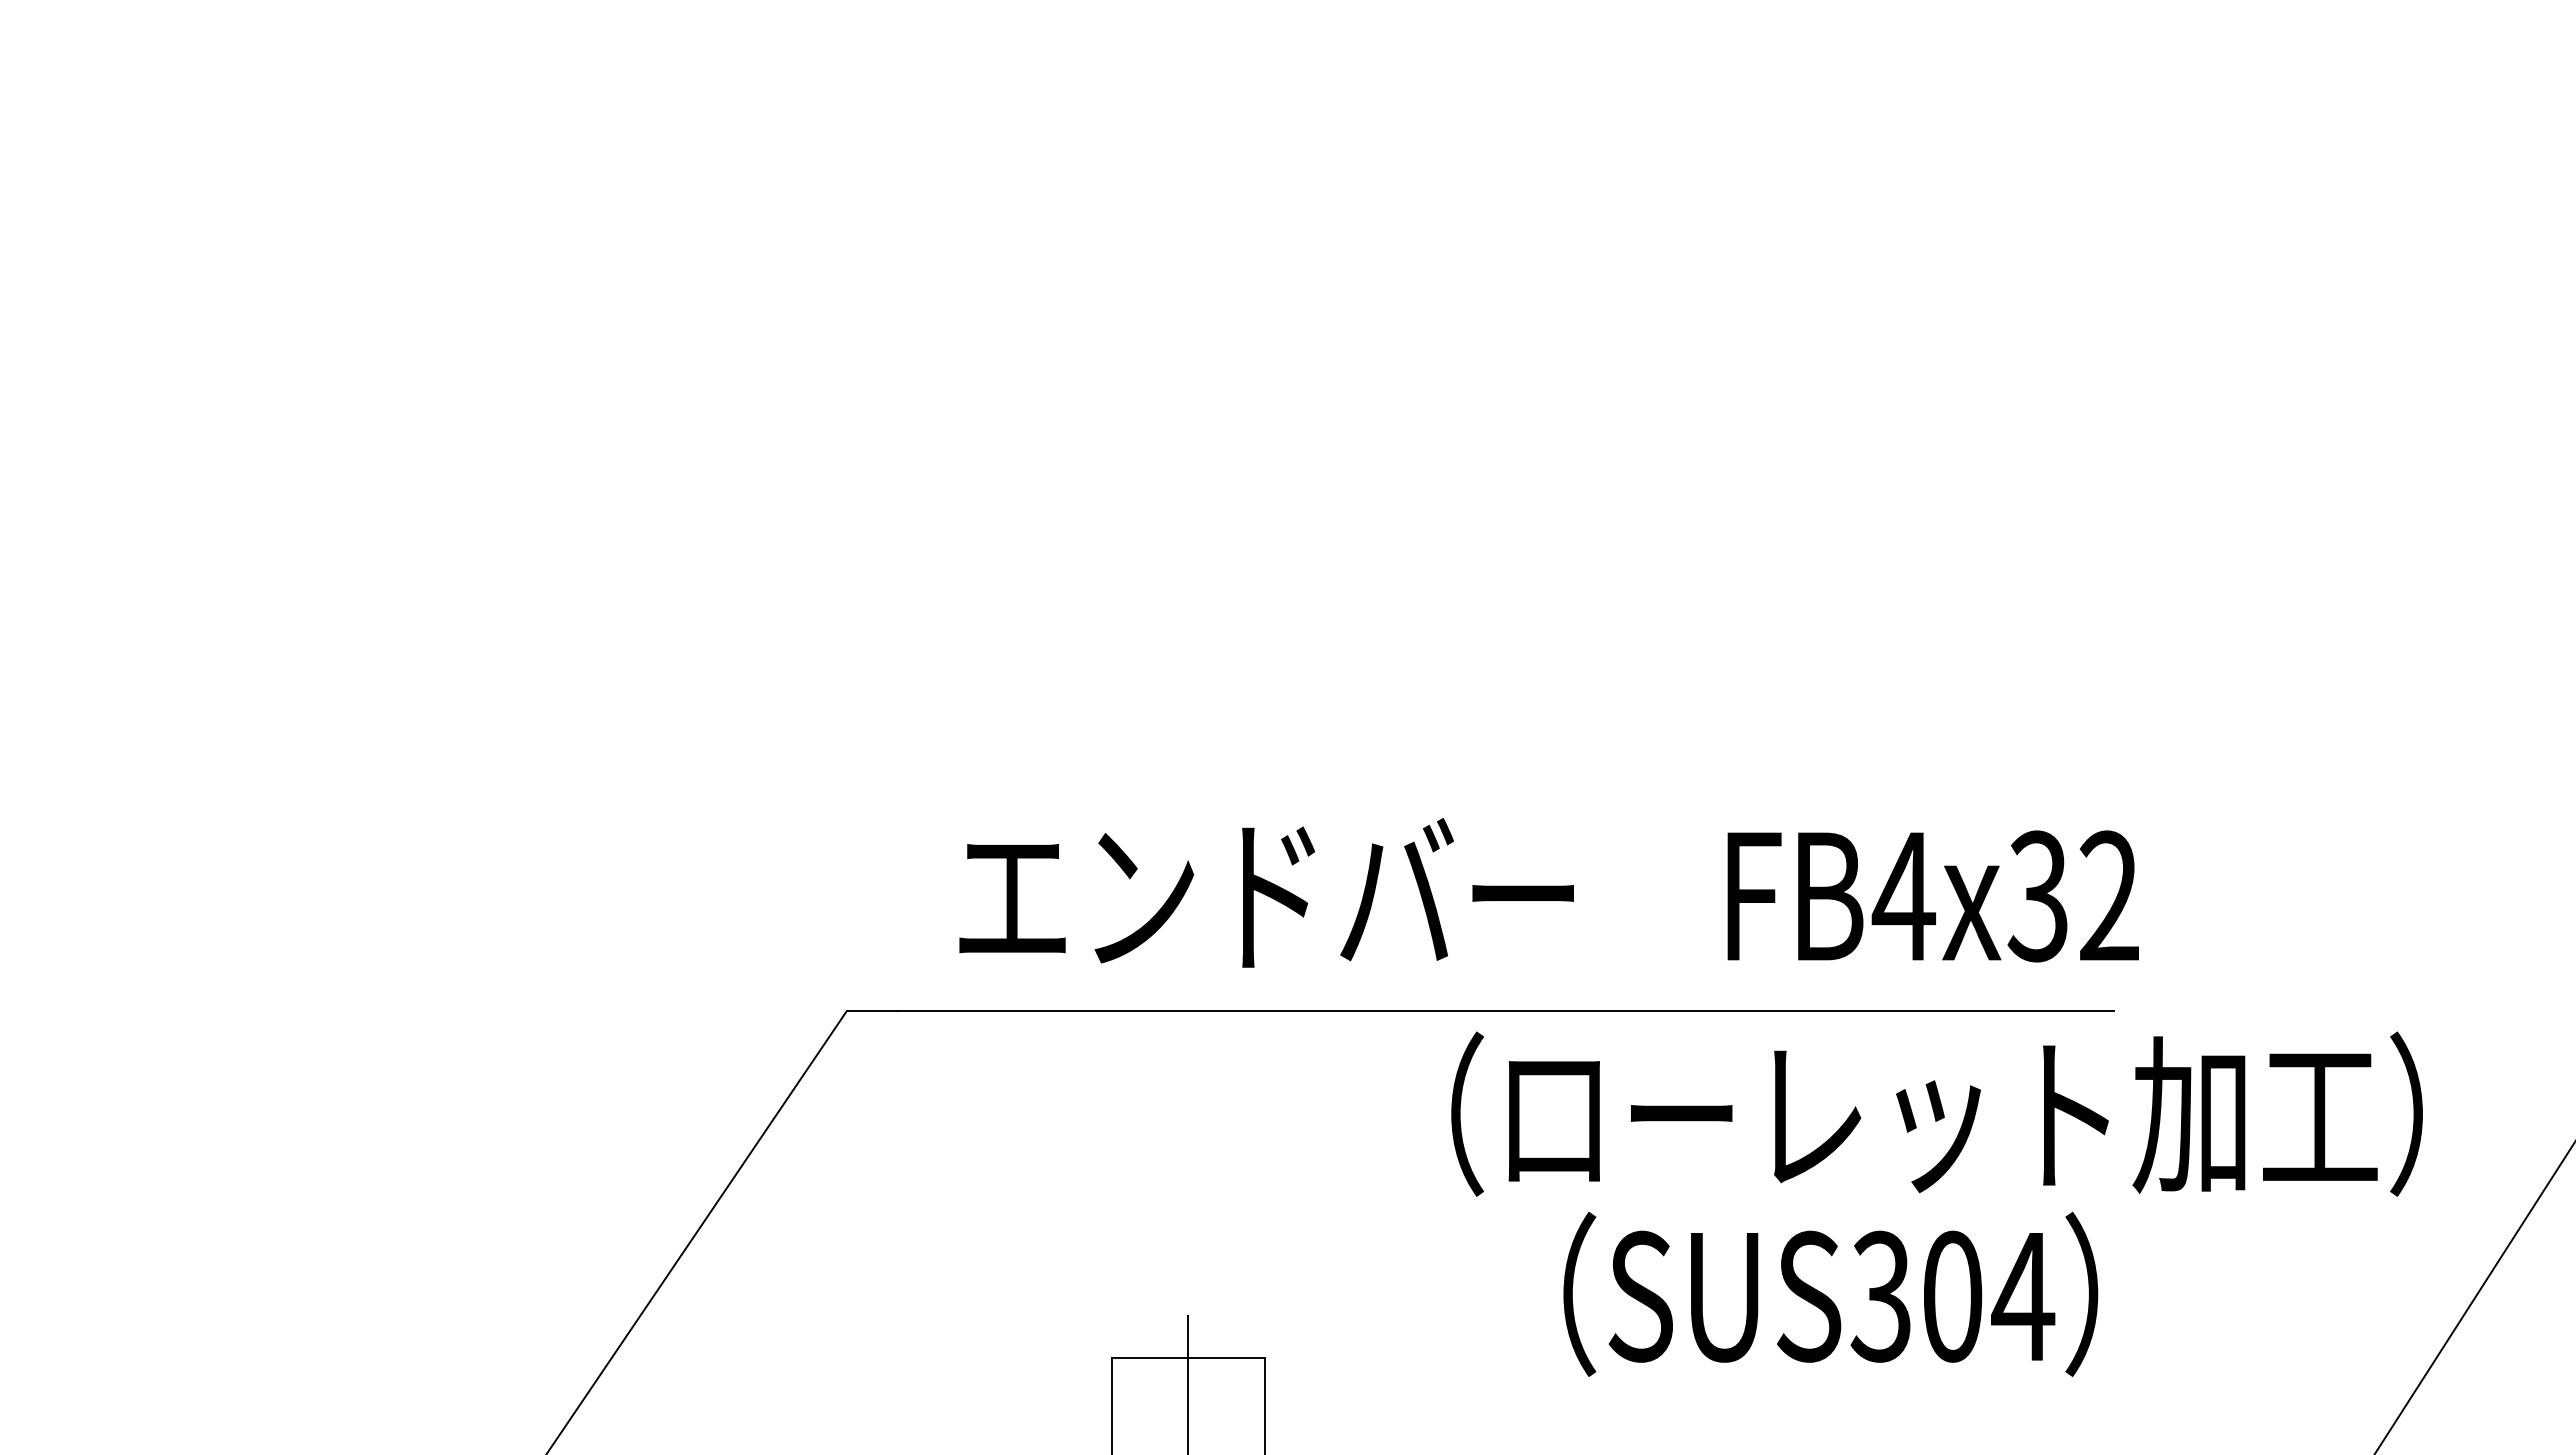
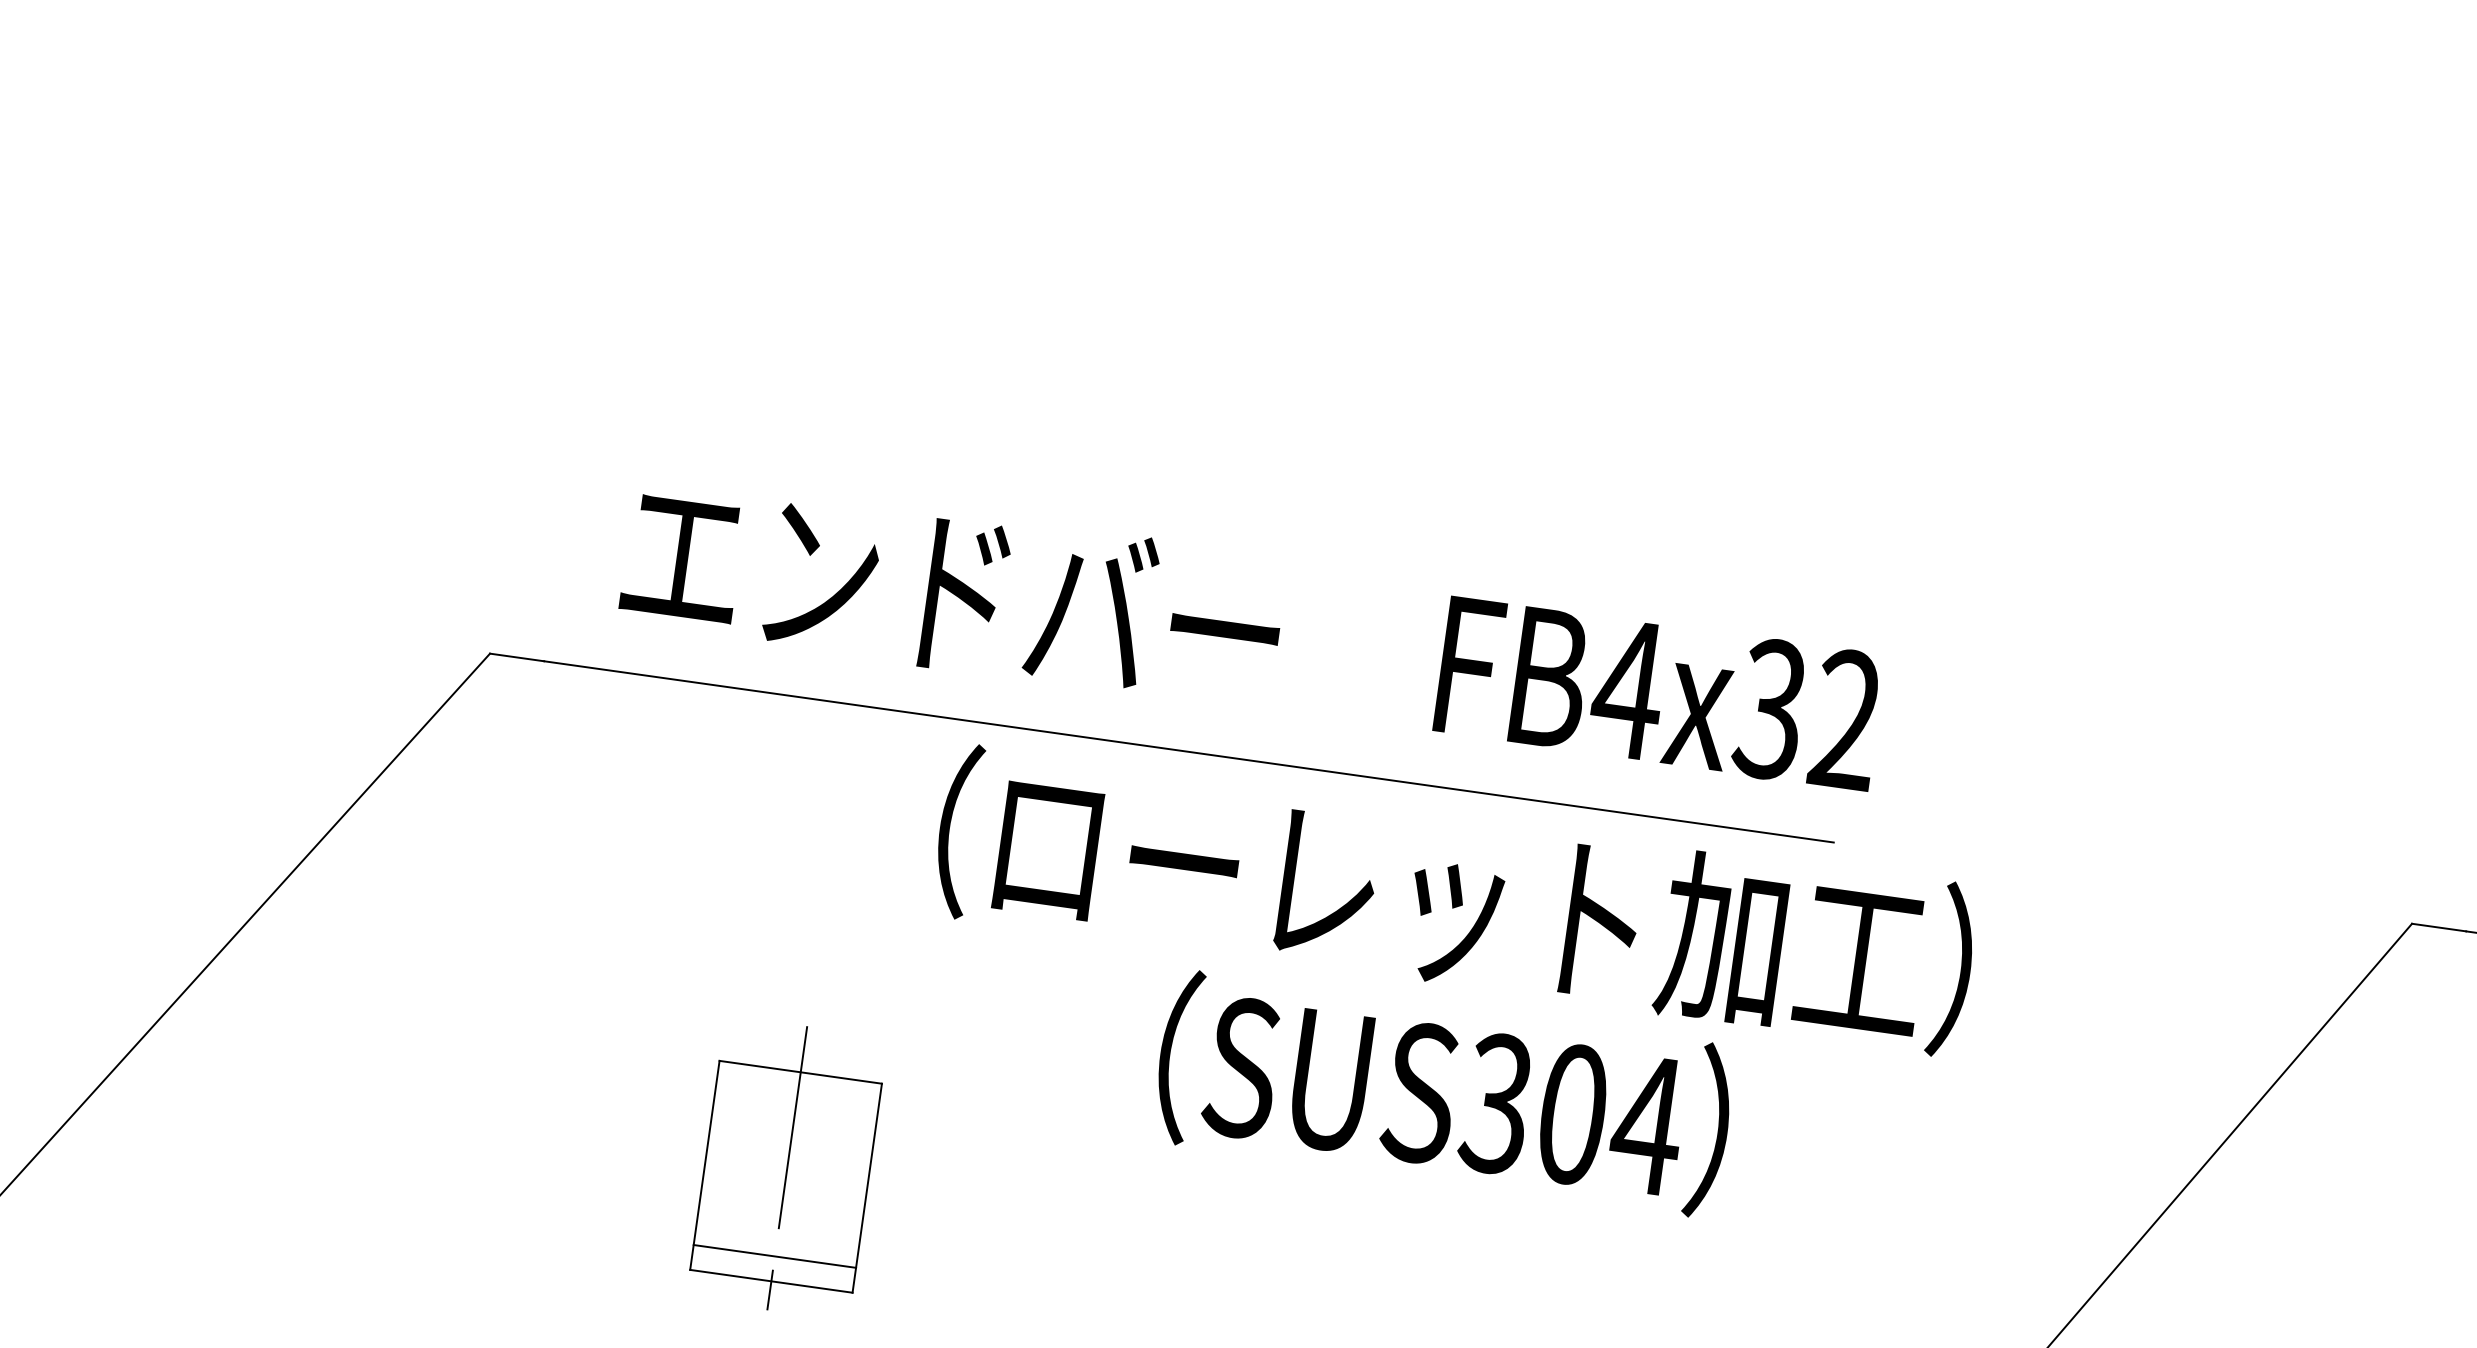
text: (1936, 1113) -> (1454, 899), moved
text: (1830, 1293) -> (1443, 1092), moved

